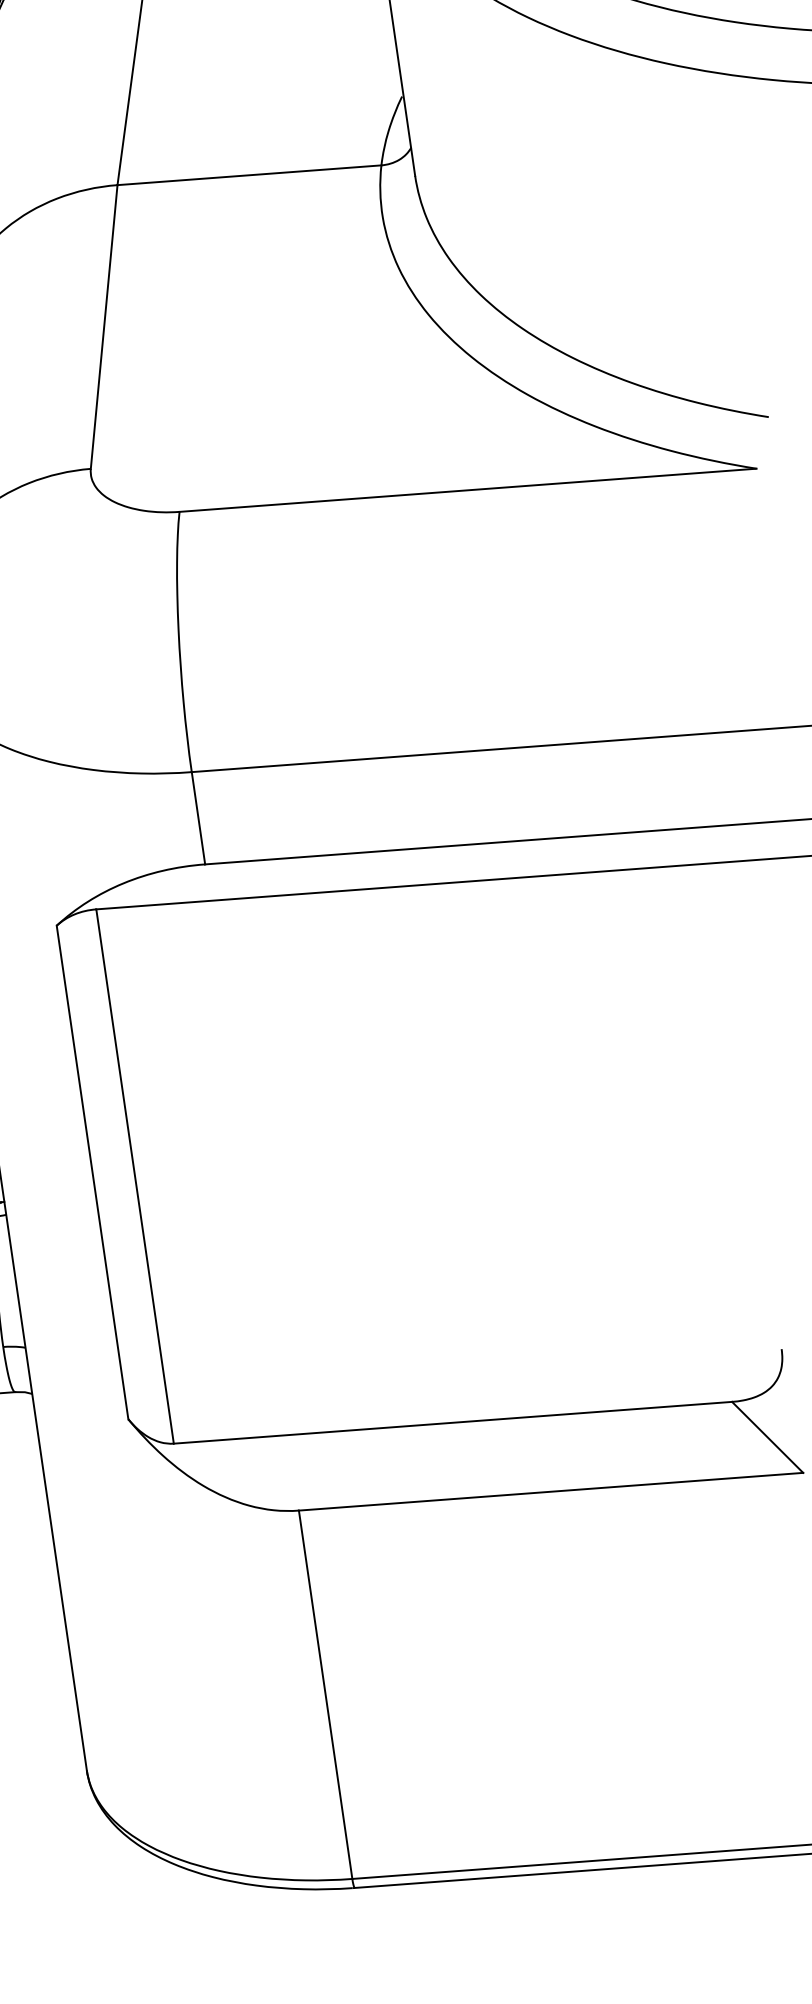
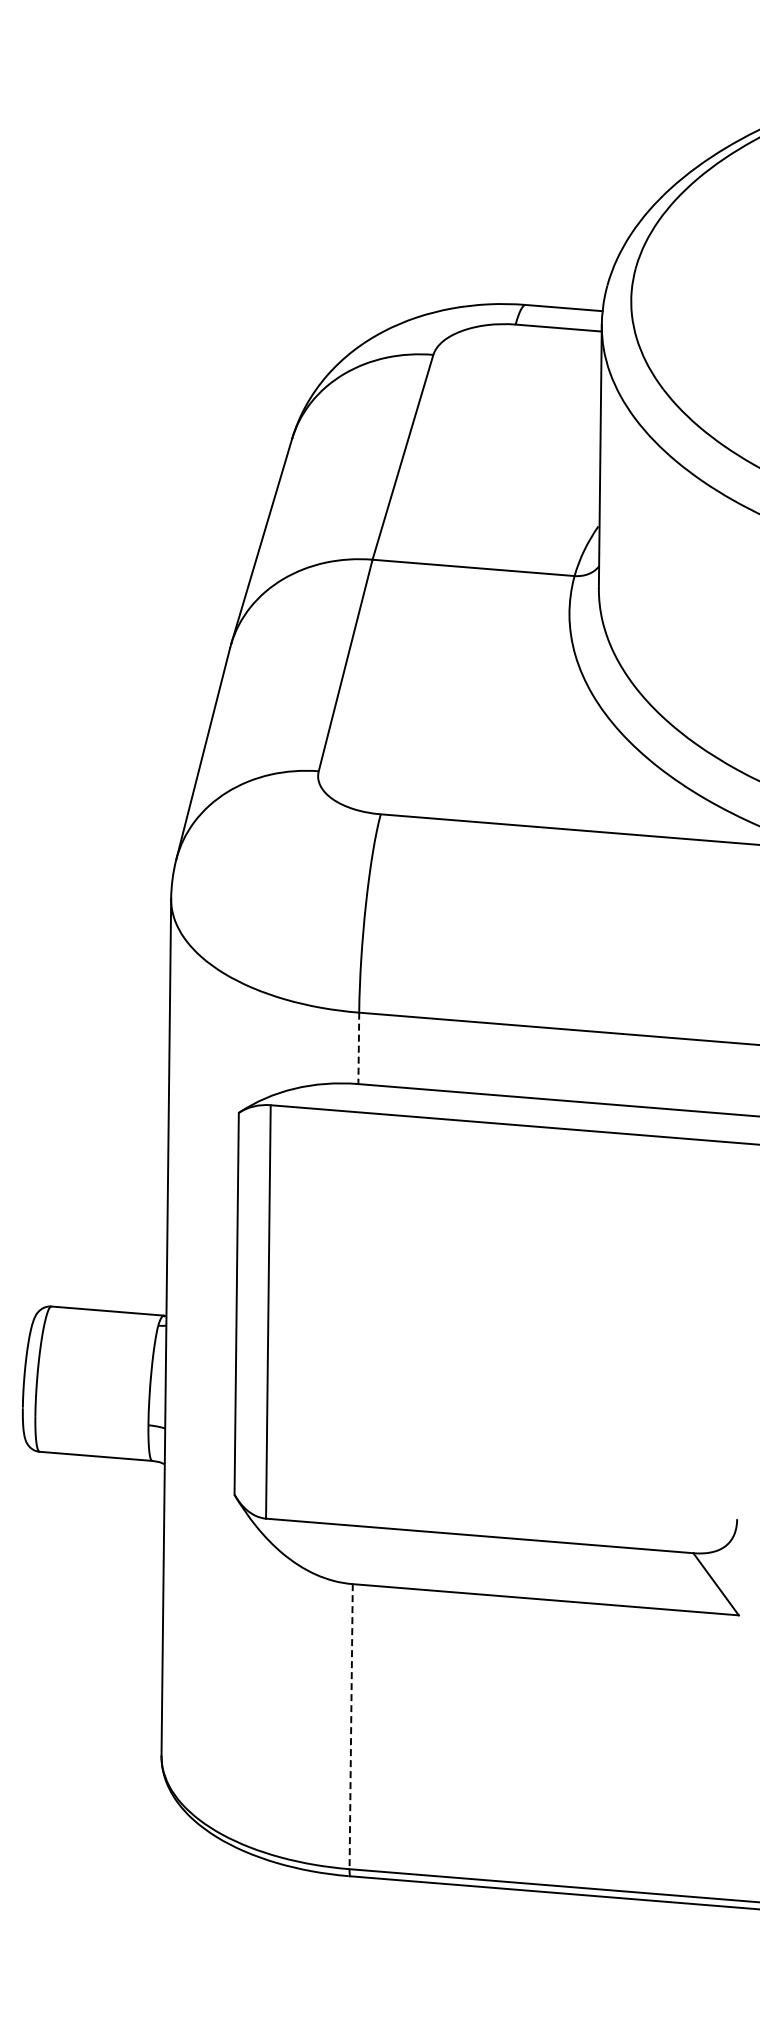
line: (198, 818) -> (358, 1048), solid -> dashed
line: (326, 1694) -> (351, 1726), solid -> dashed

